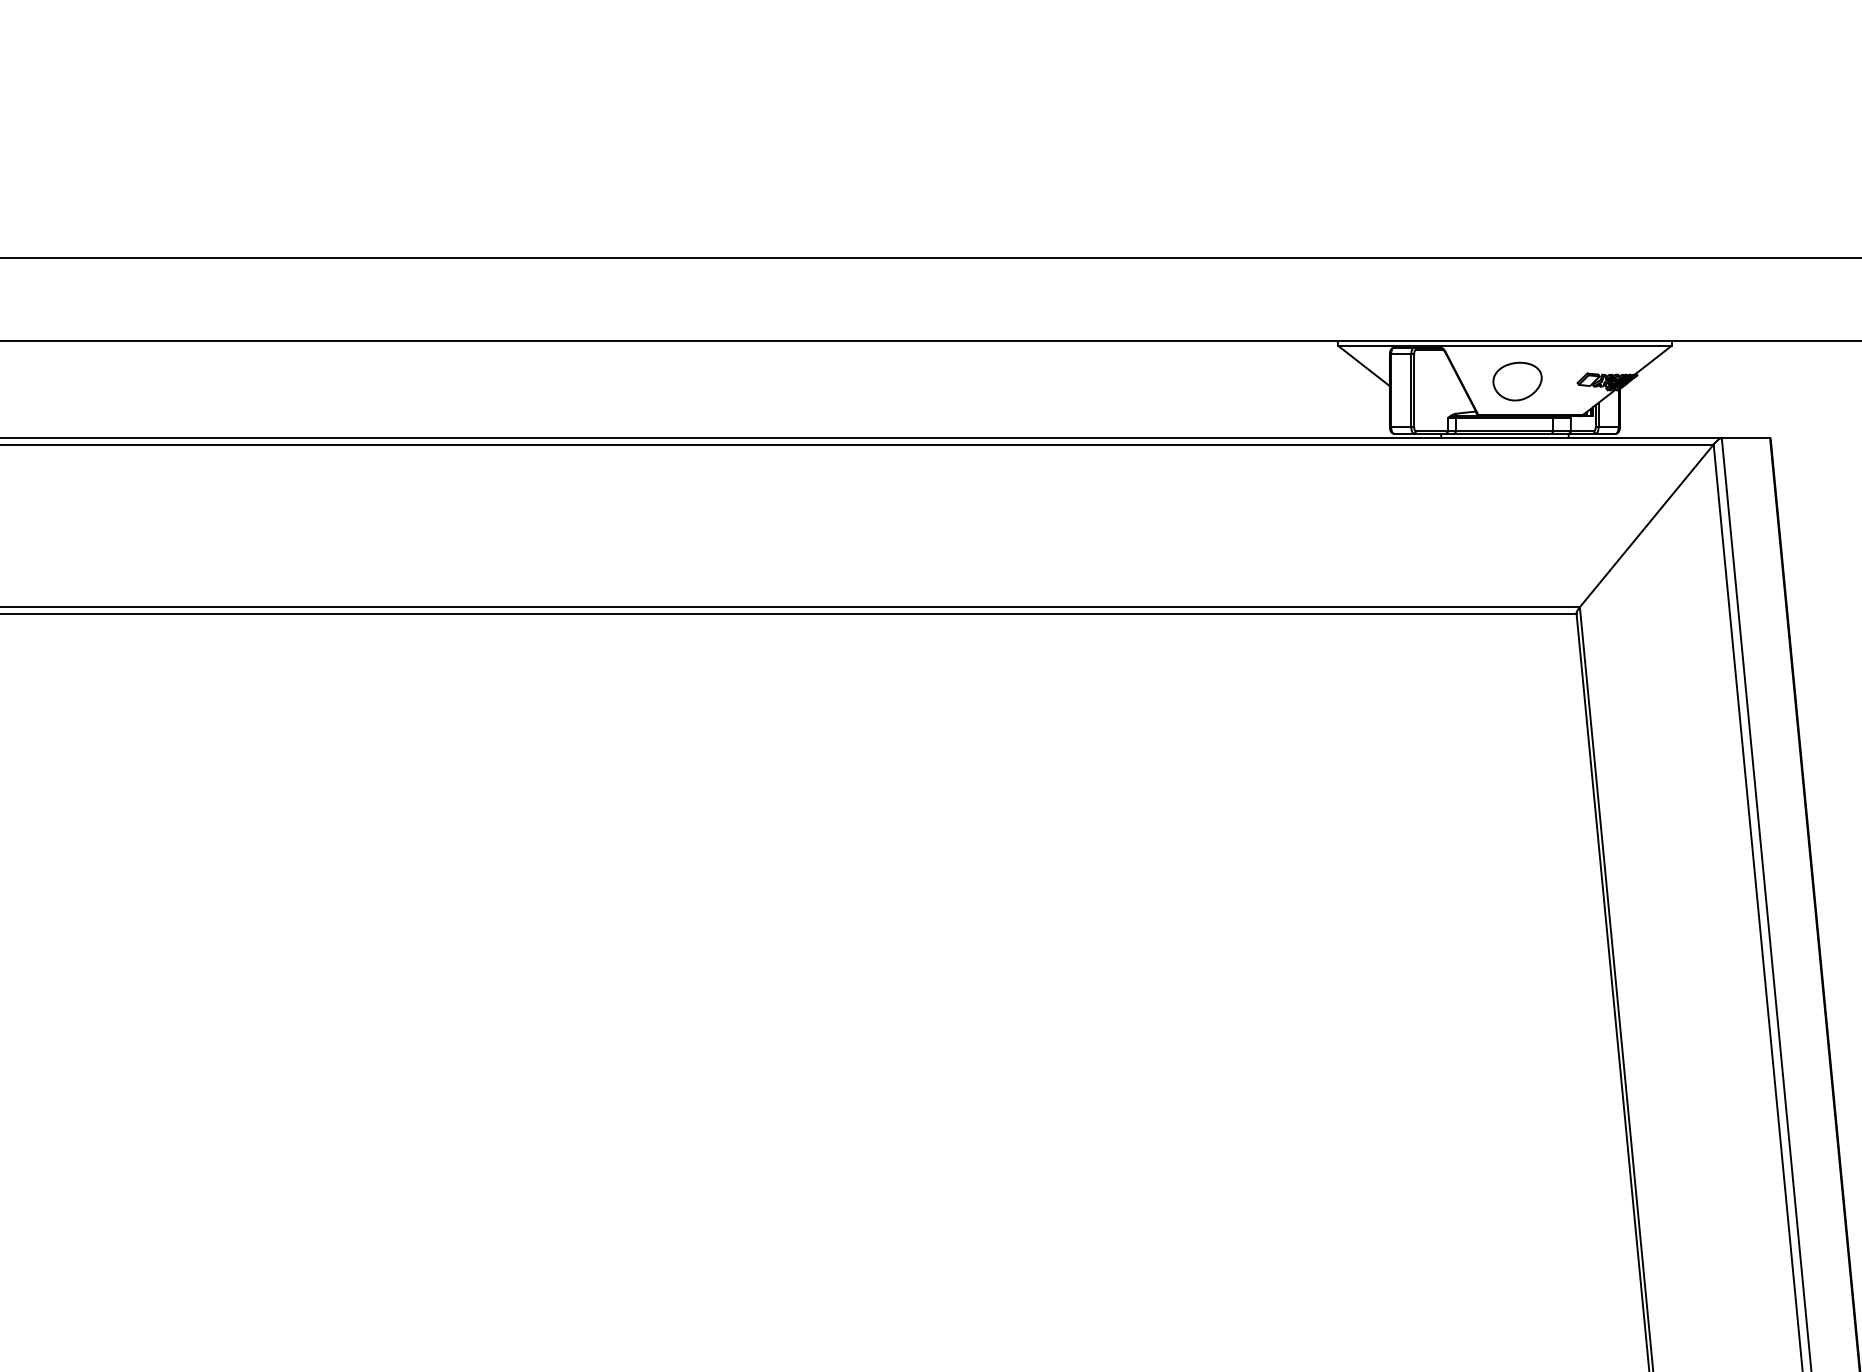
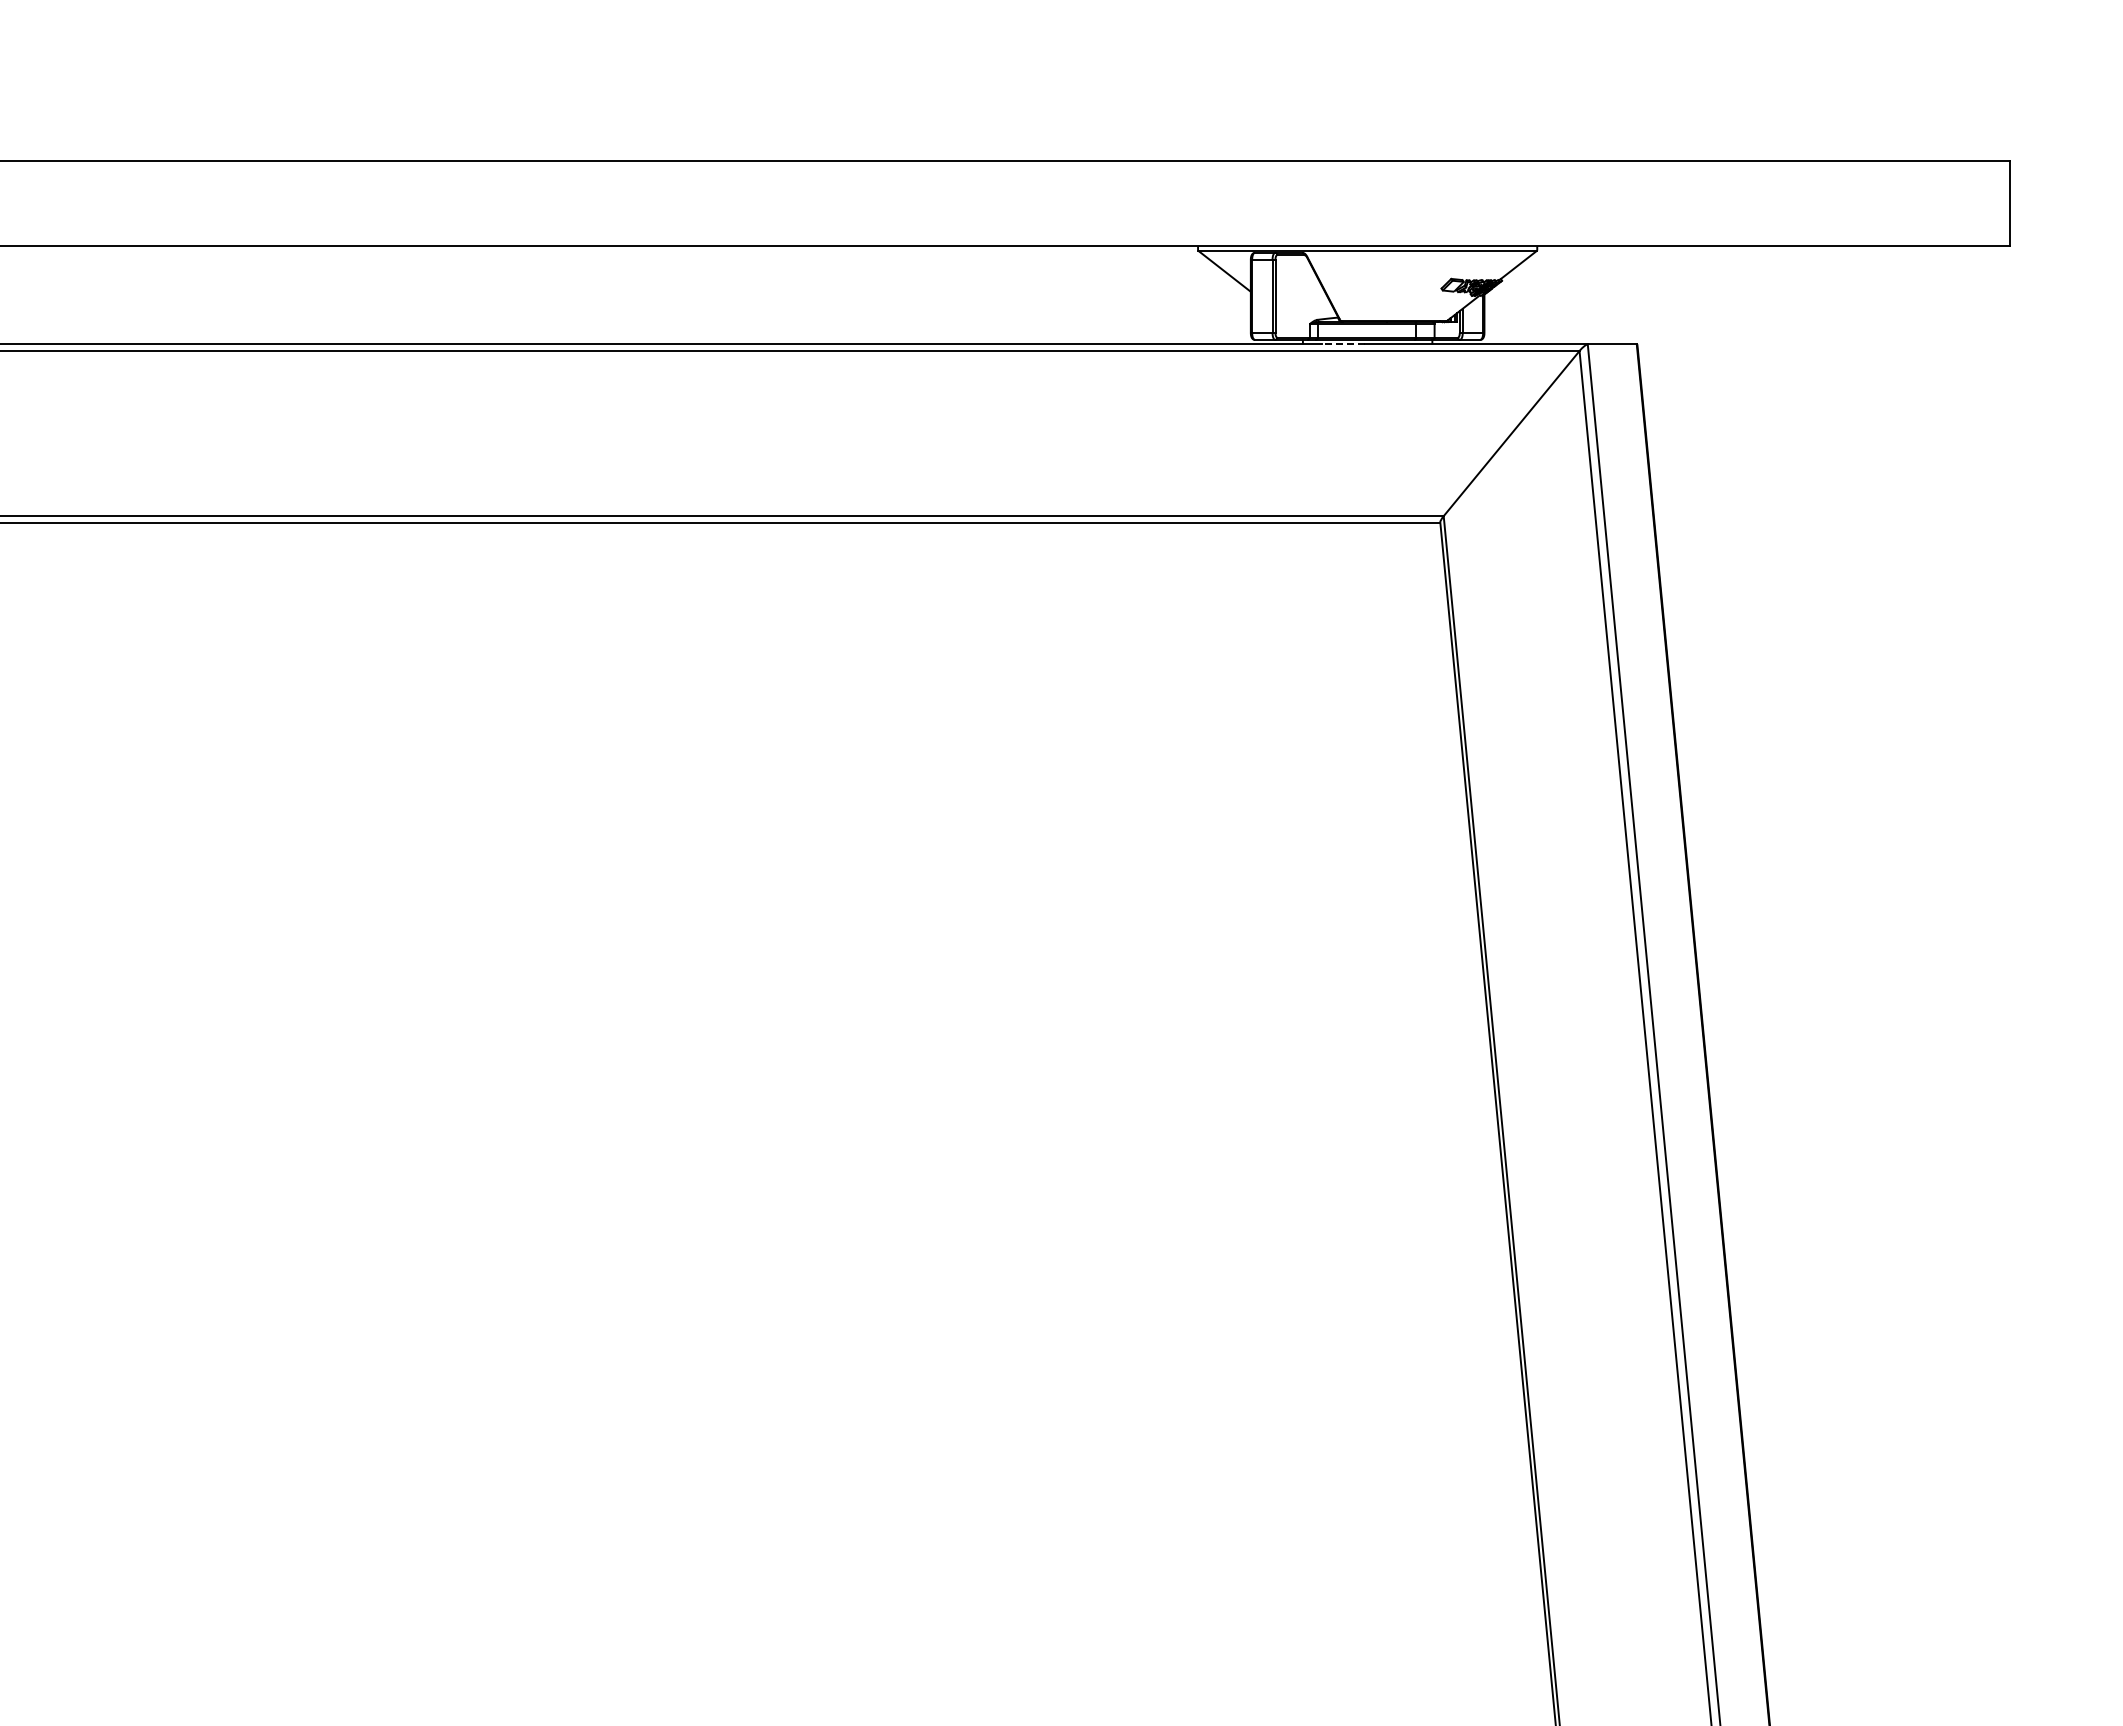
part: (1517, 381) -> (1380, 287), removed
line: (1481, 438) -> (1343, 344), solid -> dashed

